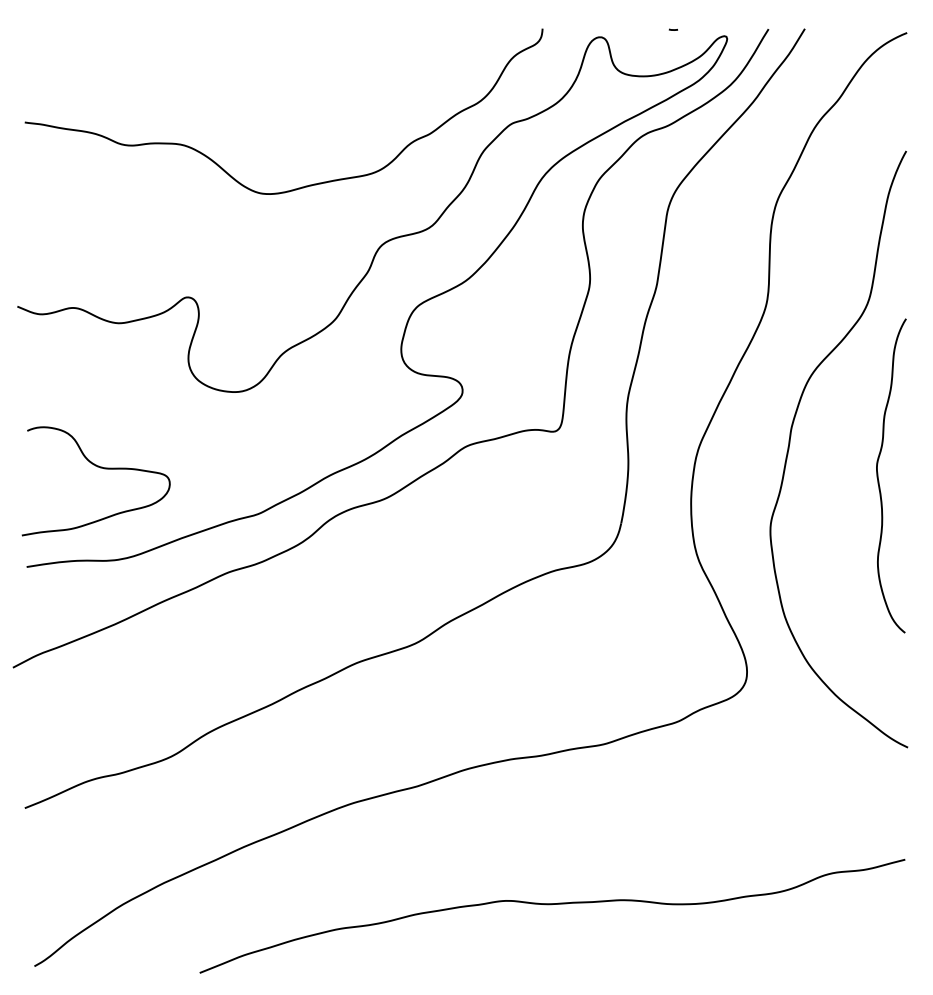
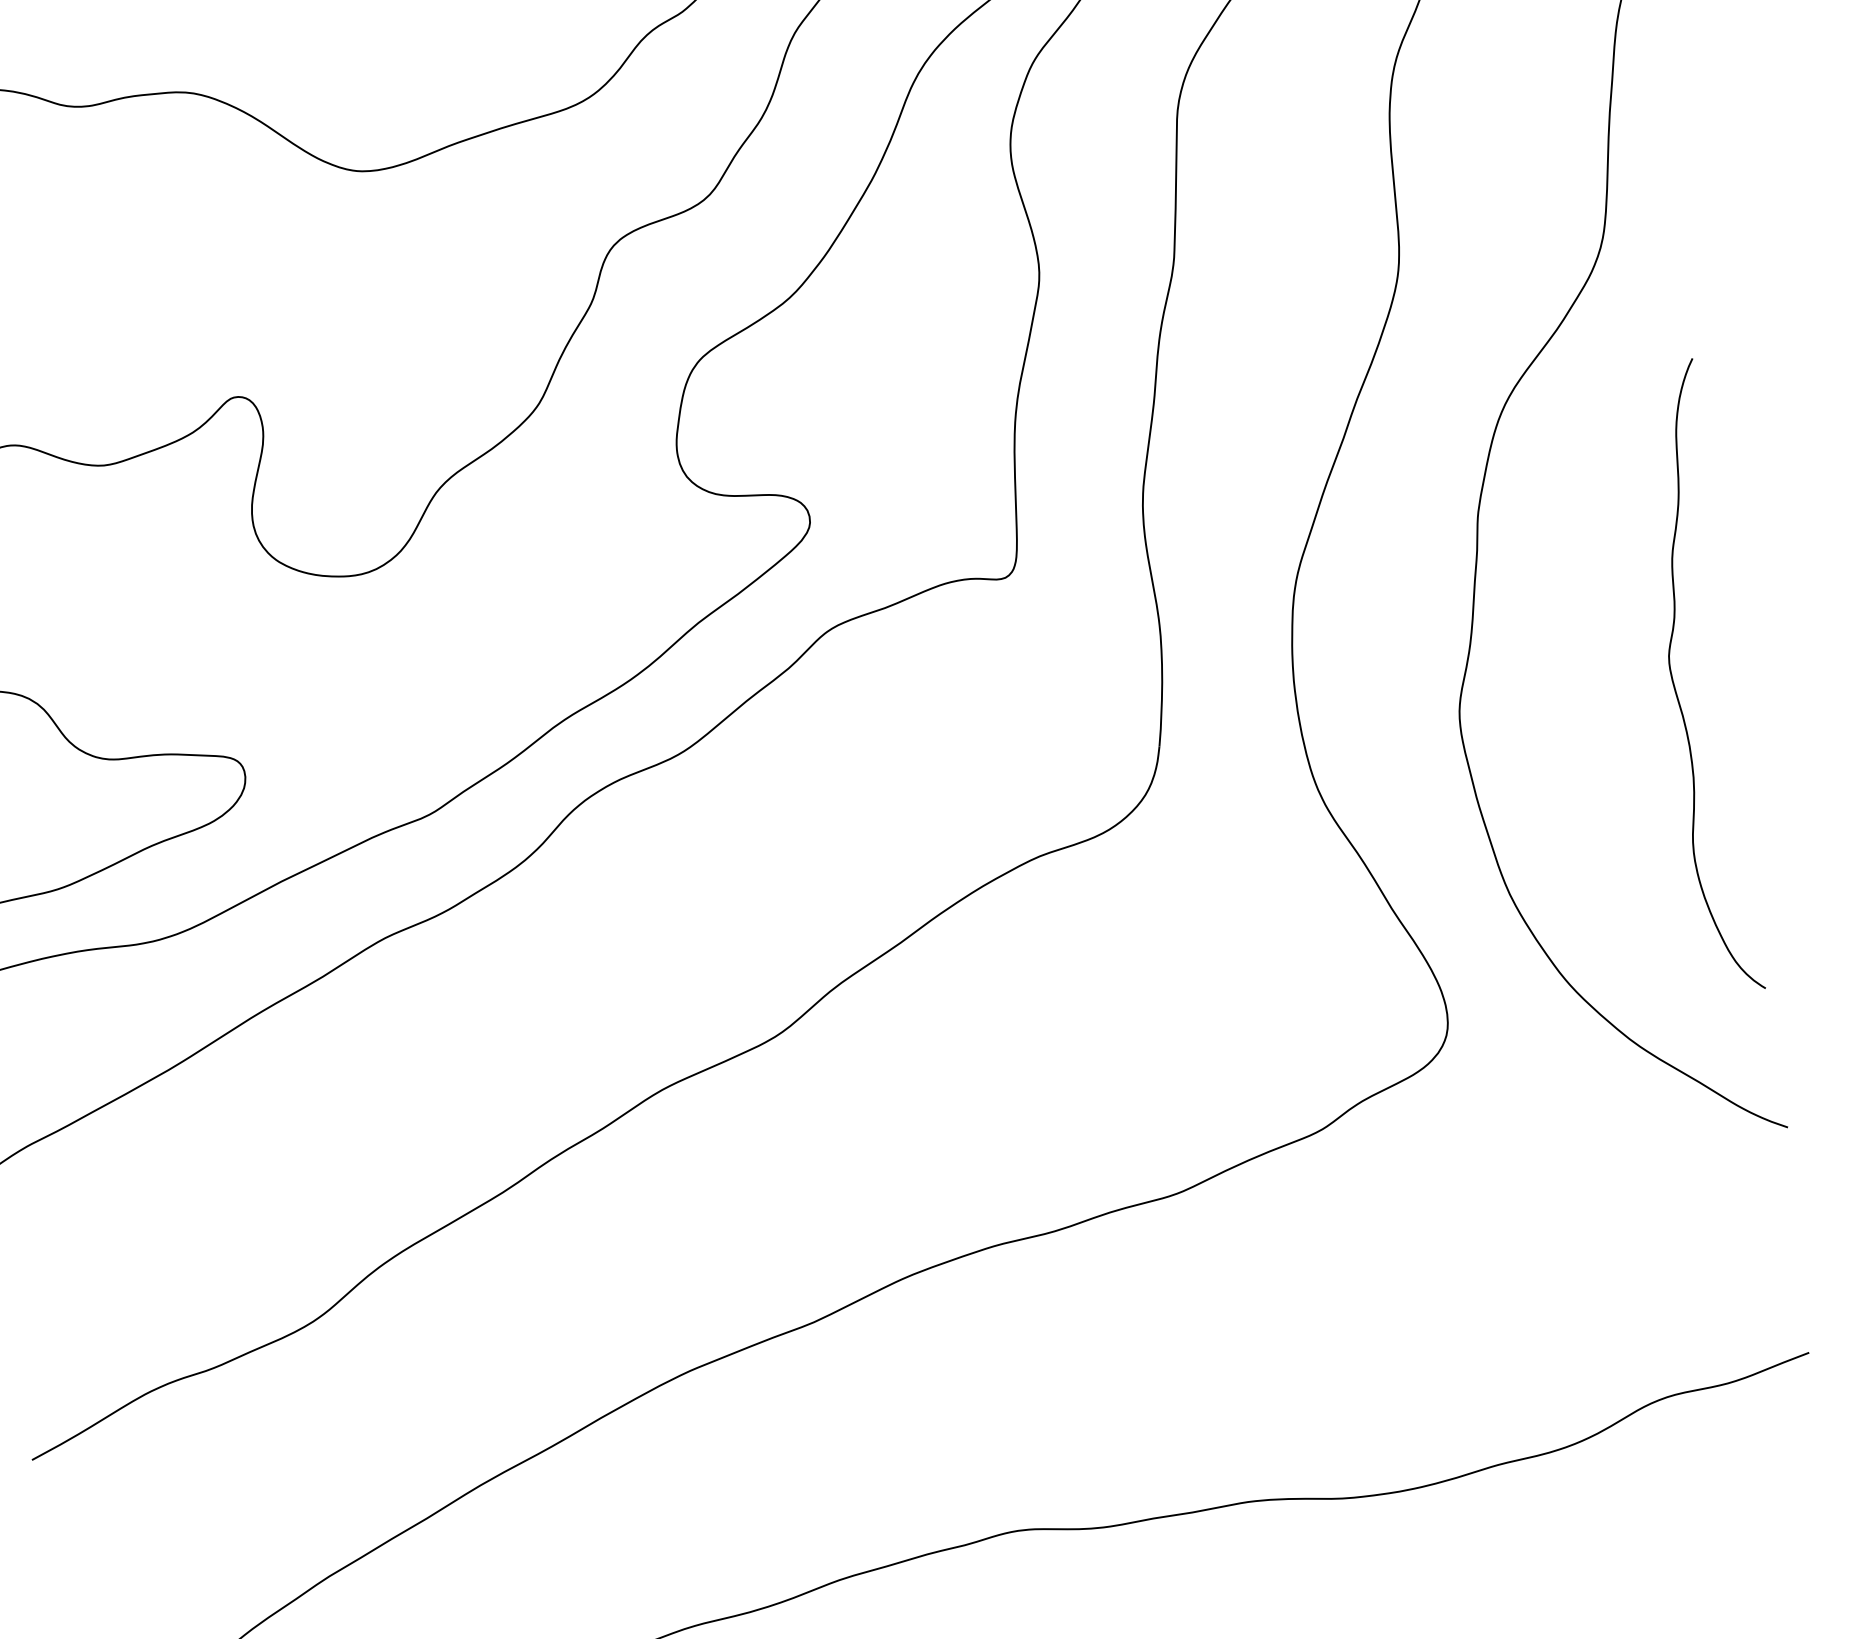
curve: (878, 475) -> (1674, 679), moved

